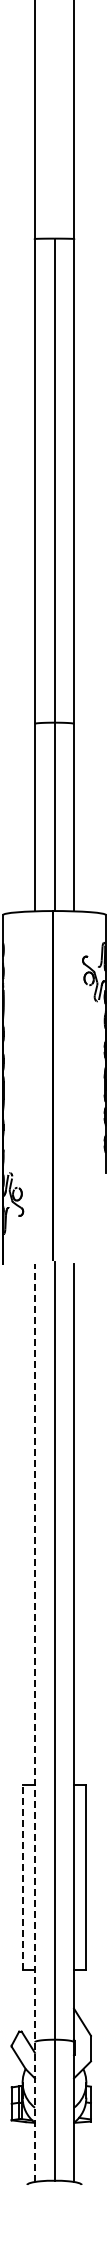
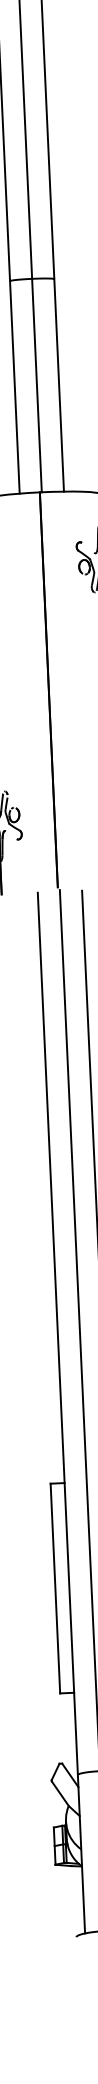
line: (34, 1722) -> (60, 1412), dashed -> solid
line: (22, 1877) -> (55, 1589), dashed -> solid

